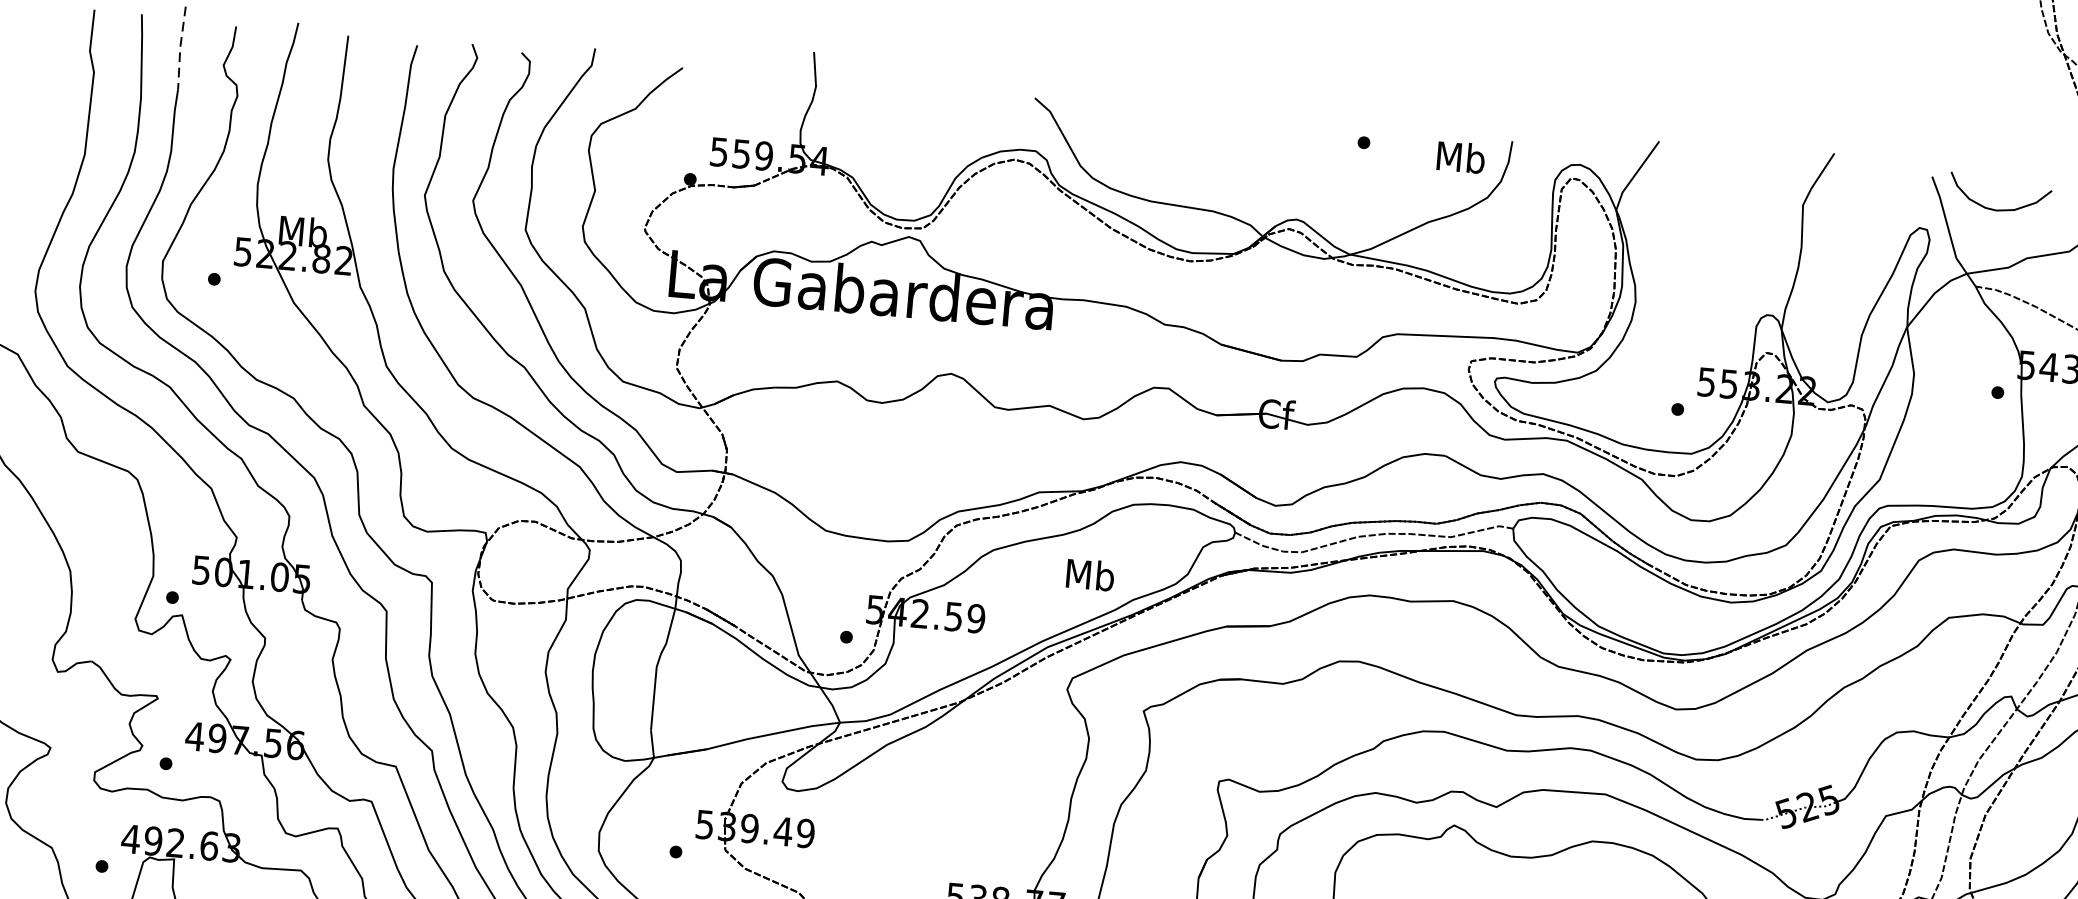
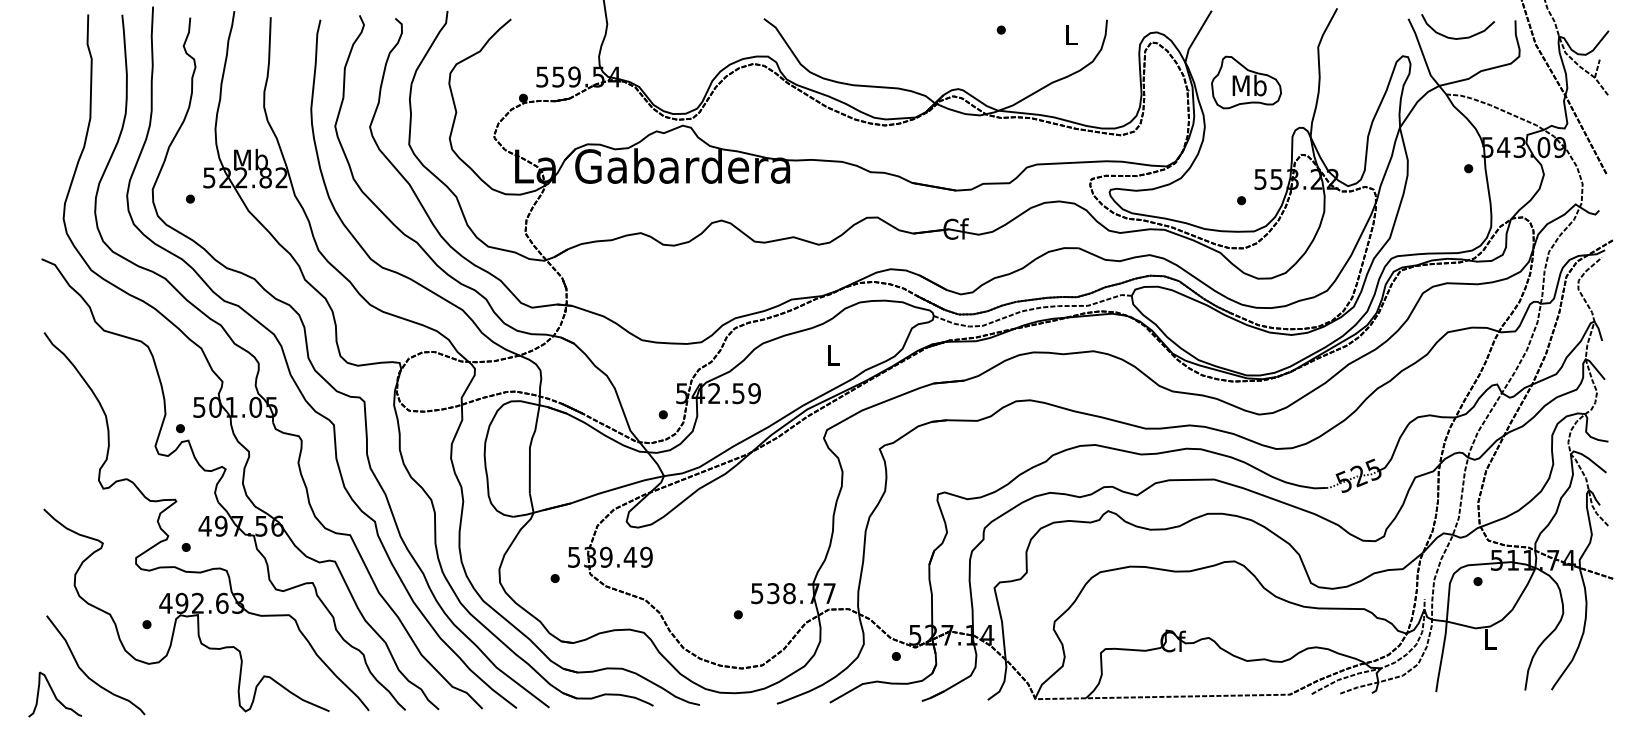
line: (179, 48) -> (151, 36), dashed -> solid
text: (1461, 157) -> (1071, 34), Mb -> L
part: (1698, 245) -> (1246, 82), added
text: (1090, 573) -> (833, 354), Mb -> L

